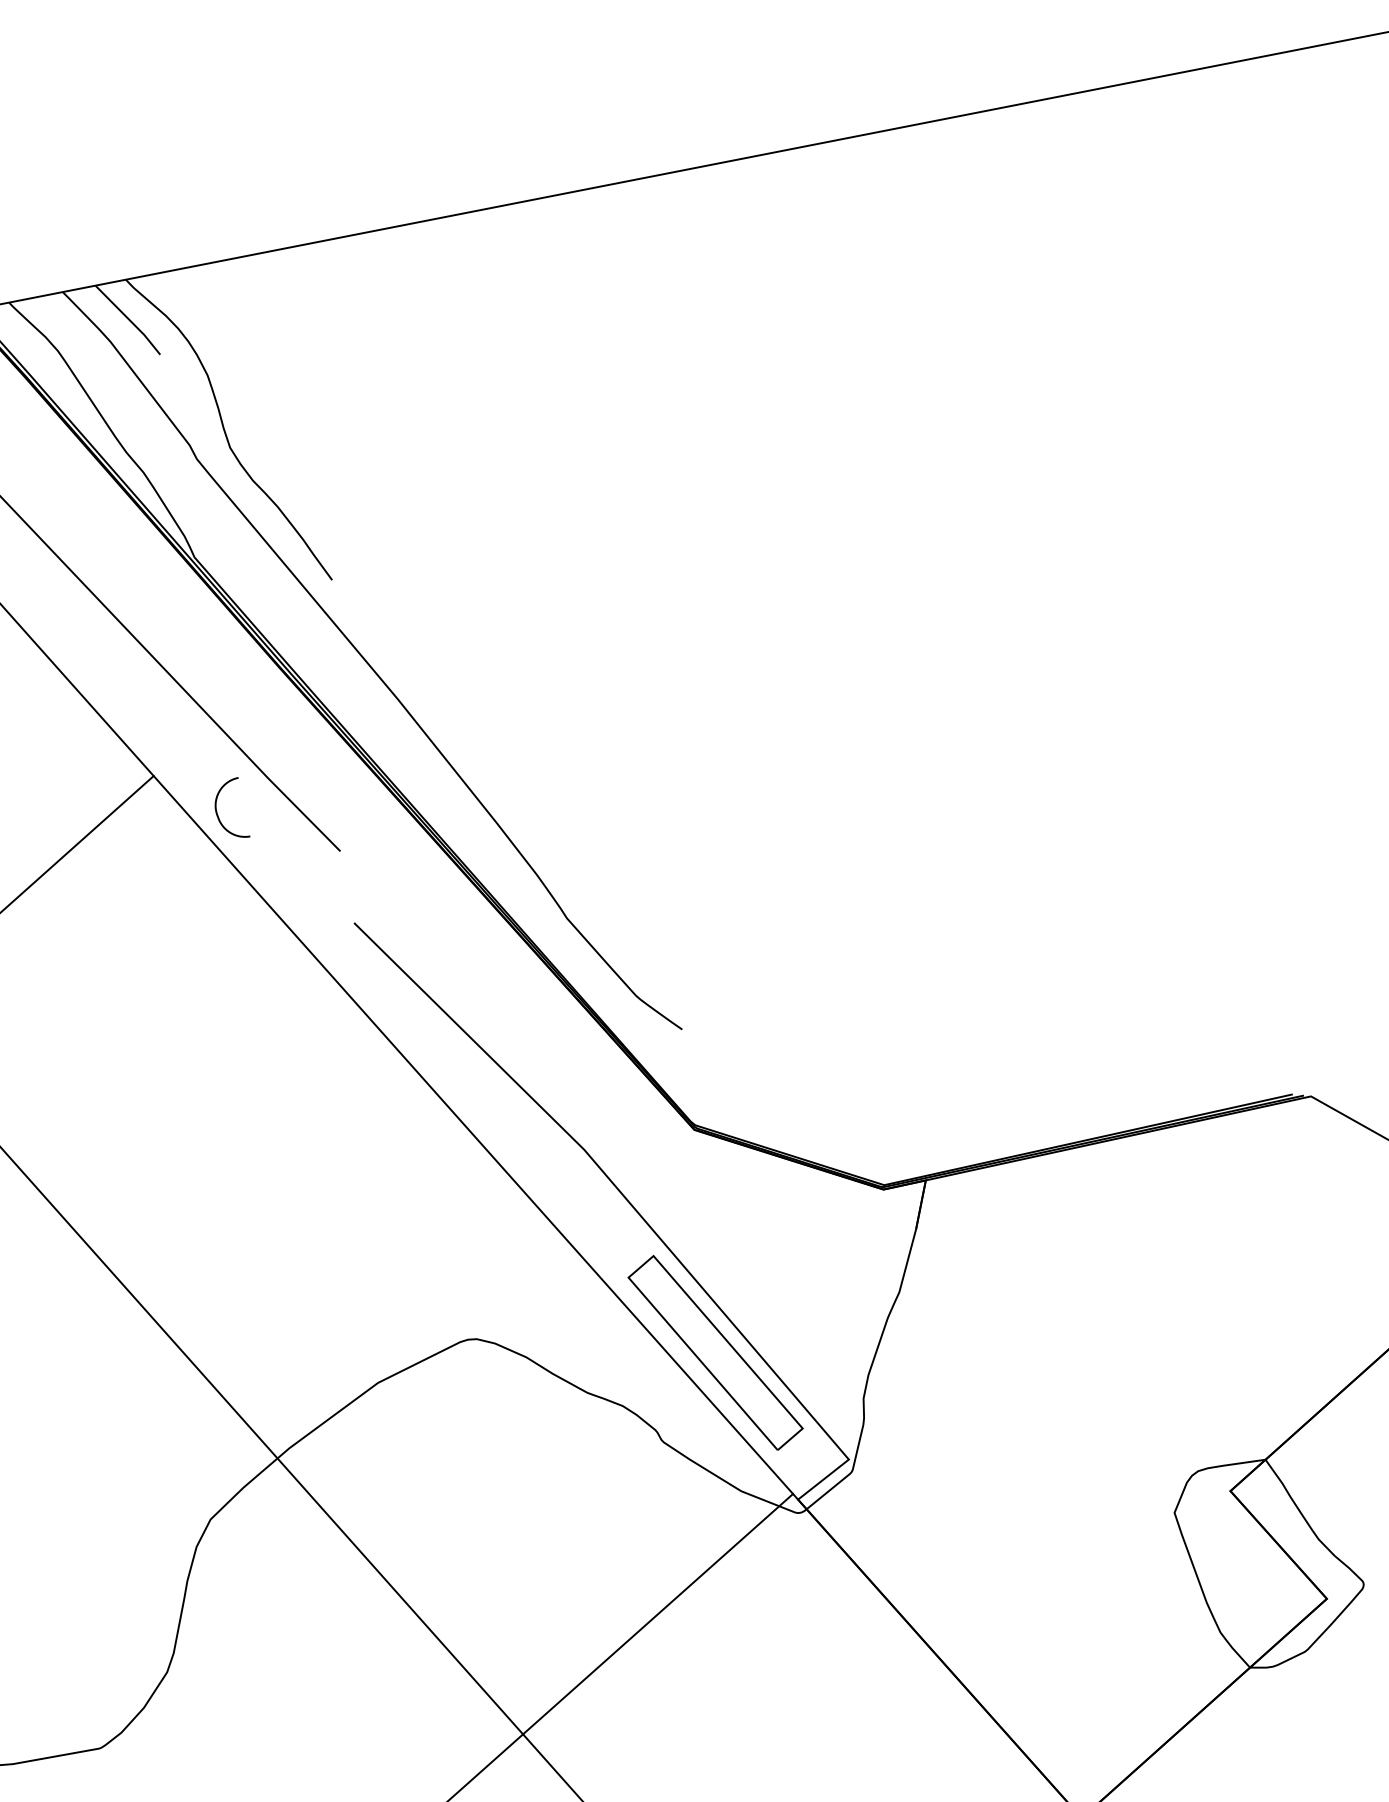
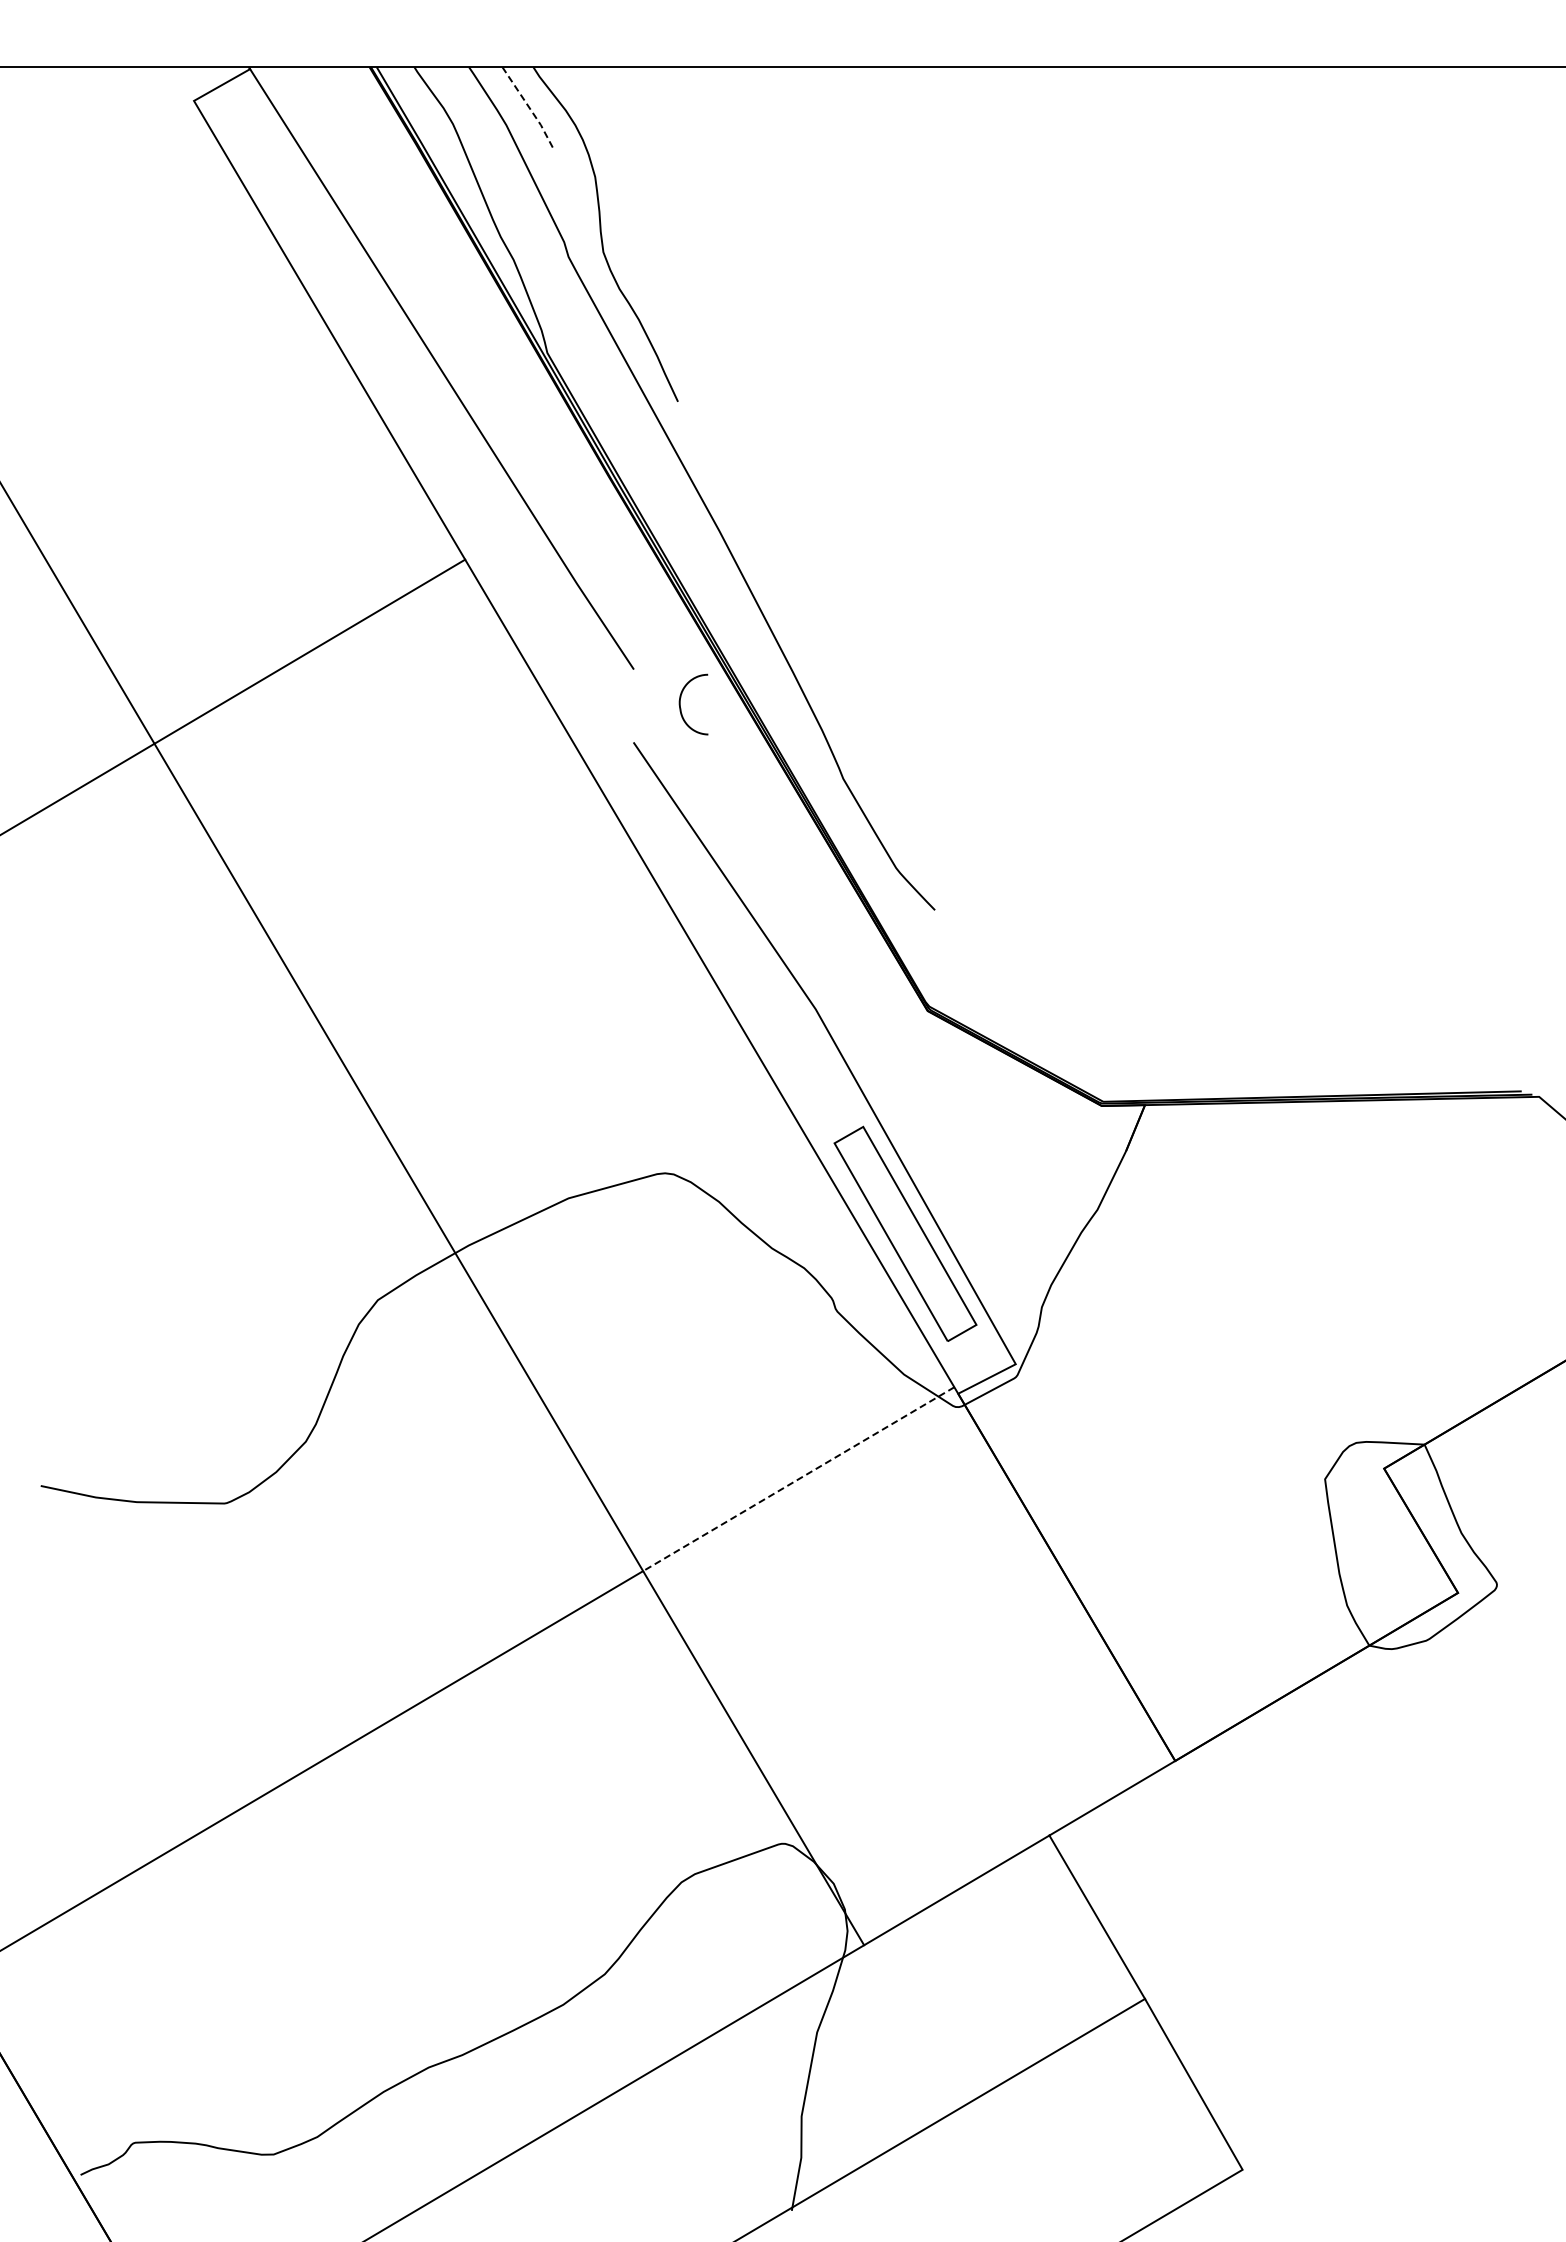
line: (128, 319) -> (528, 106), solid -> dashed
curve: (218, 816) -> (681, 708), moved
line: (657, 1614) -> (798, 1479), solid -> dashed

